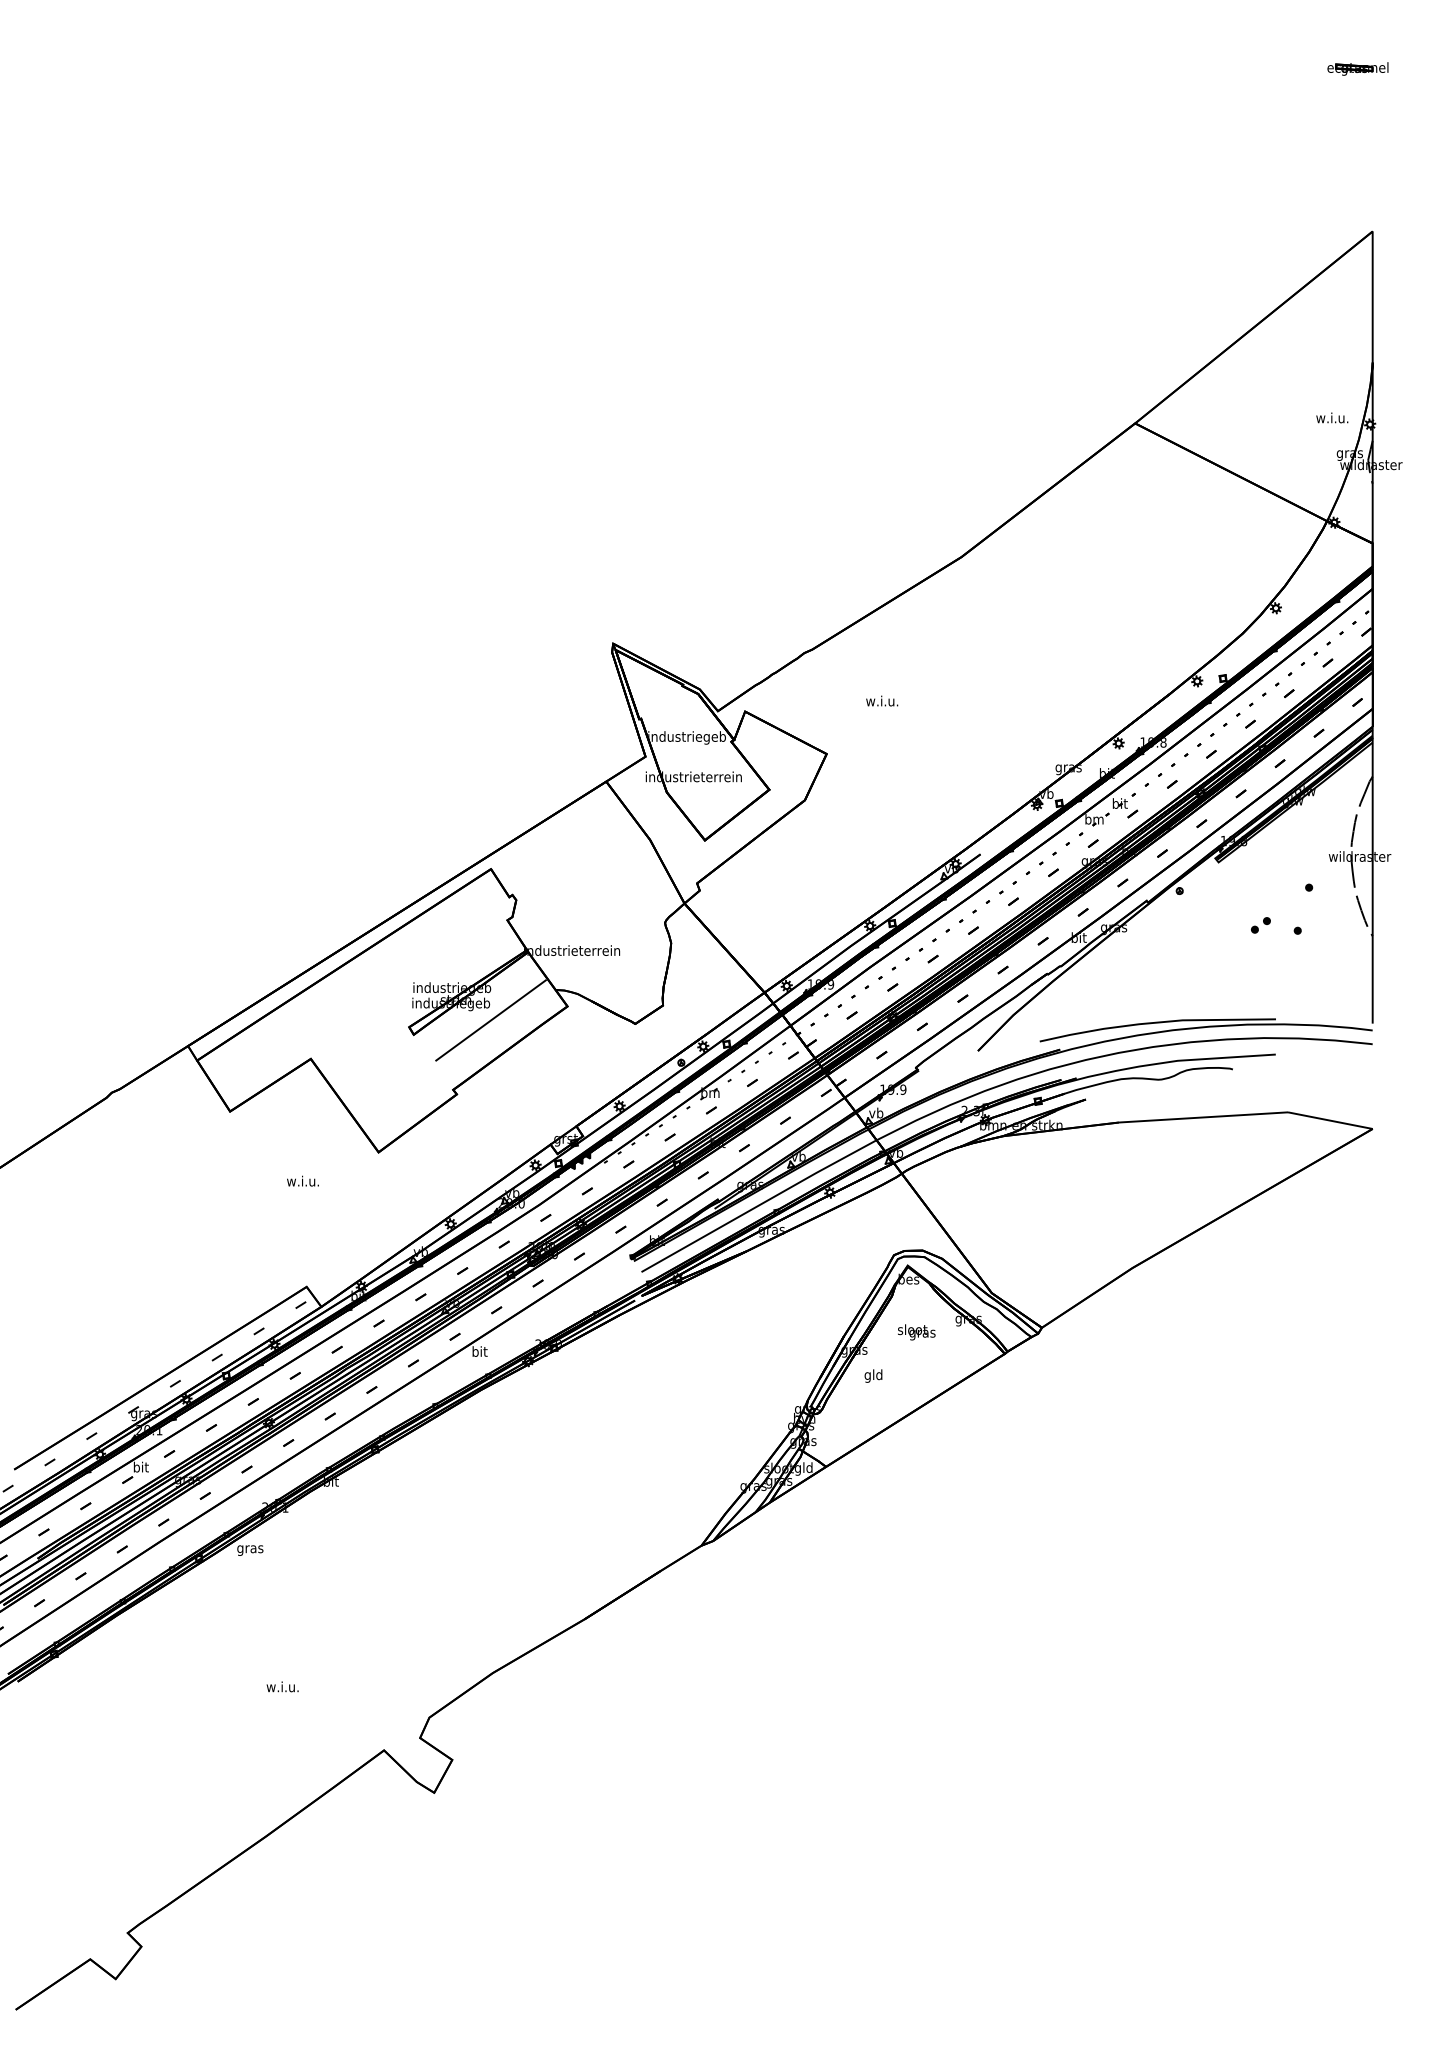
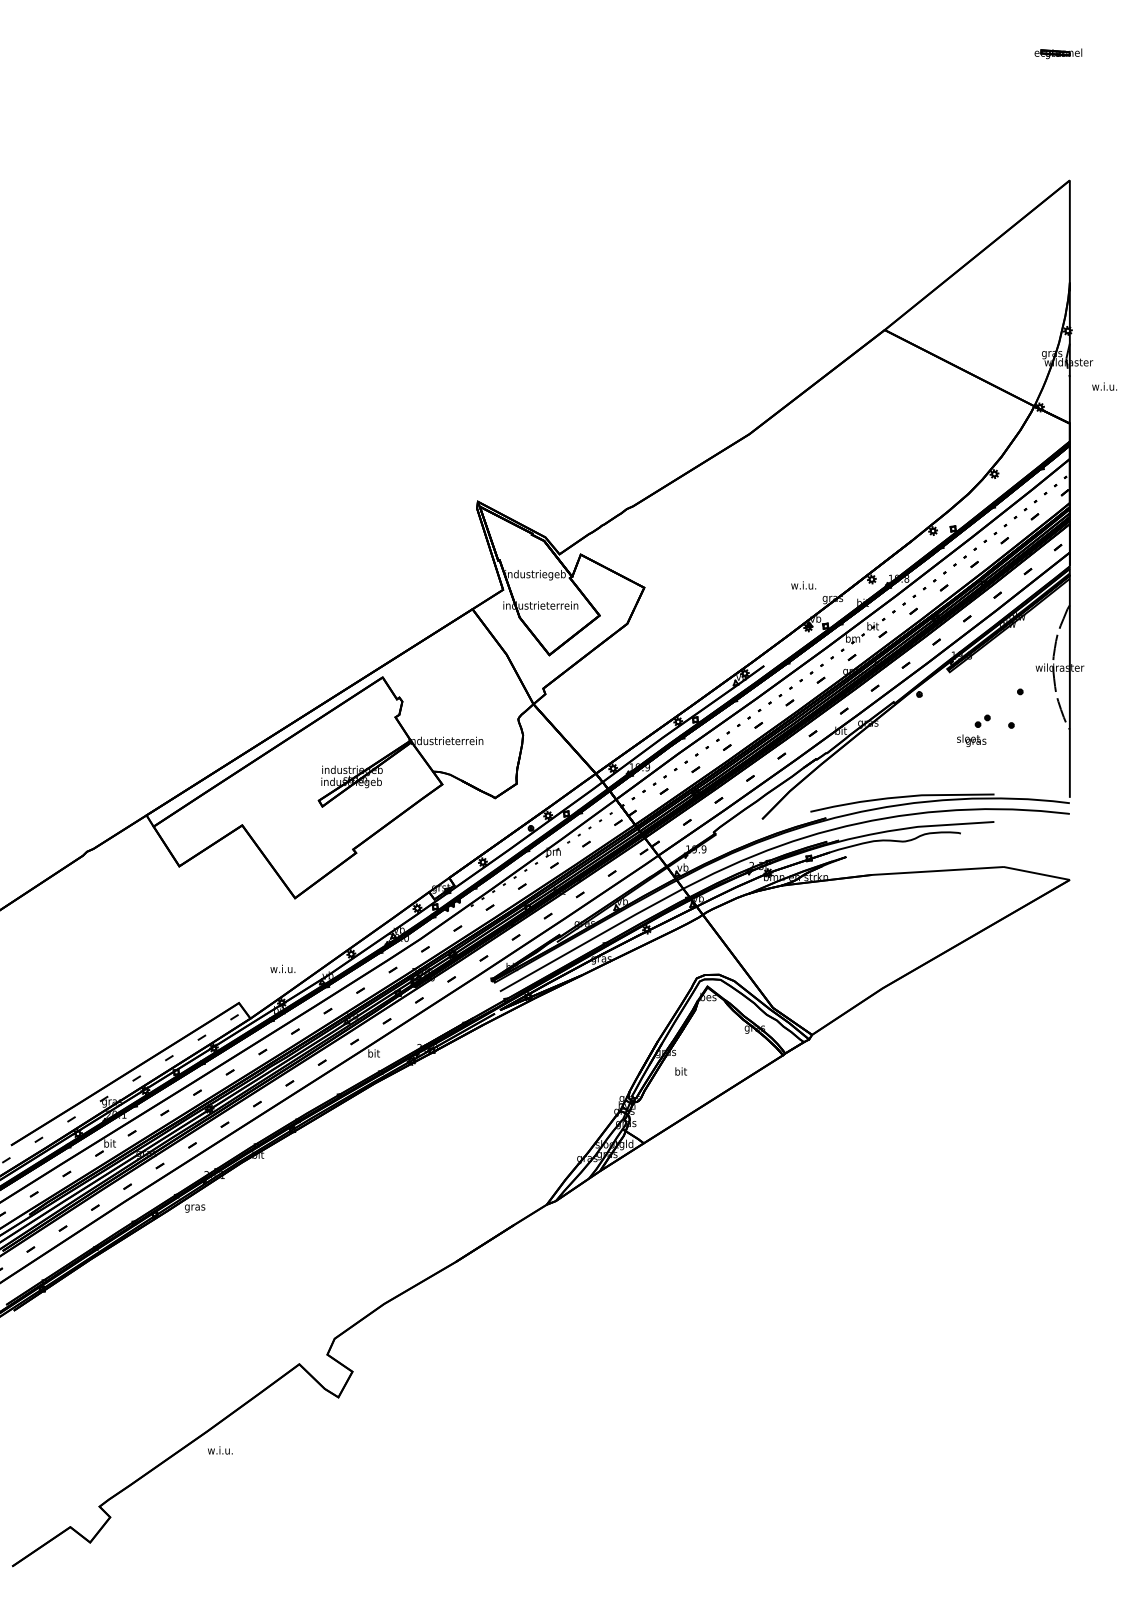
text: (1332, 417) -> (1104, 386), moved
text: (882, 700) -> (803, 584), moved
line: (490, 1020) -> (382, 795), removed
text: (302, 1180) -> (282, 968), moved
text: (916, 1332) -> (971, 740), moved
text: (873, 1375) -> (680, 1072), gld -> bit
text: (282, 1686) -> (220, 1450), moved

